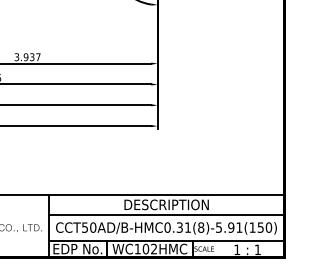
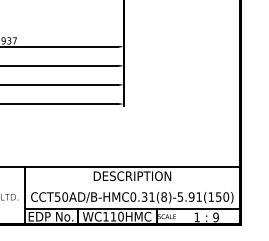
line: (166, 214) -> (132, 185), removed
text: (149, 248) -> (116, 216), WC102HMC -> WC110HMC
text: (257, 249) -> (215, 217), 1 -> 9

